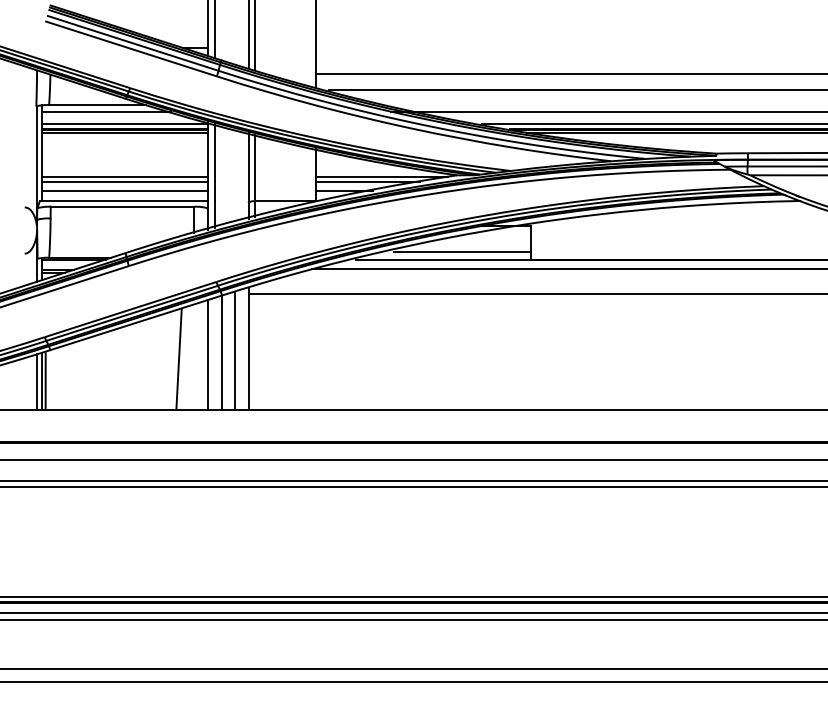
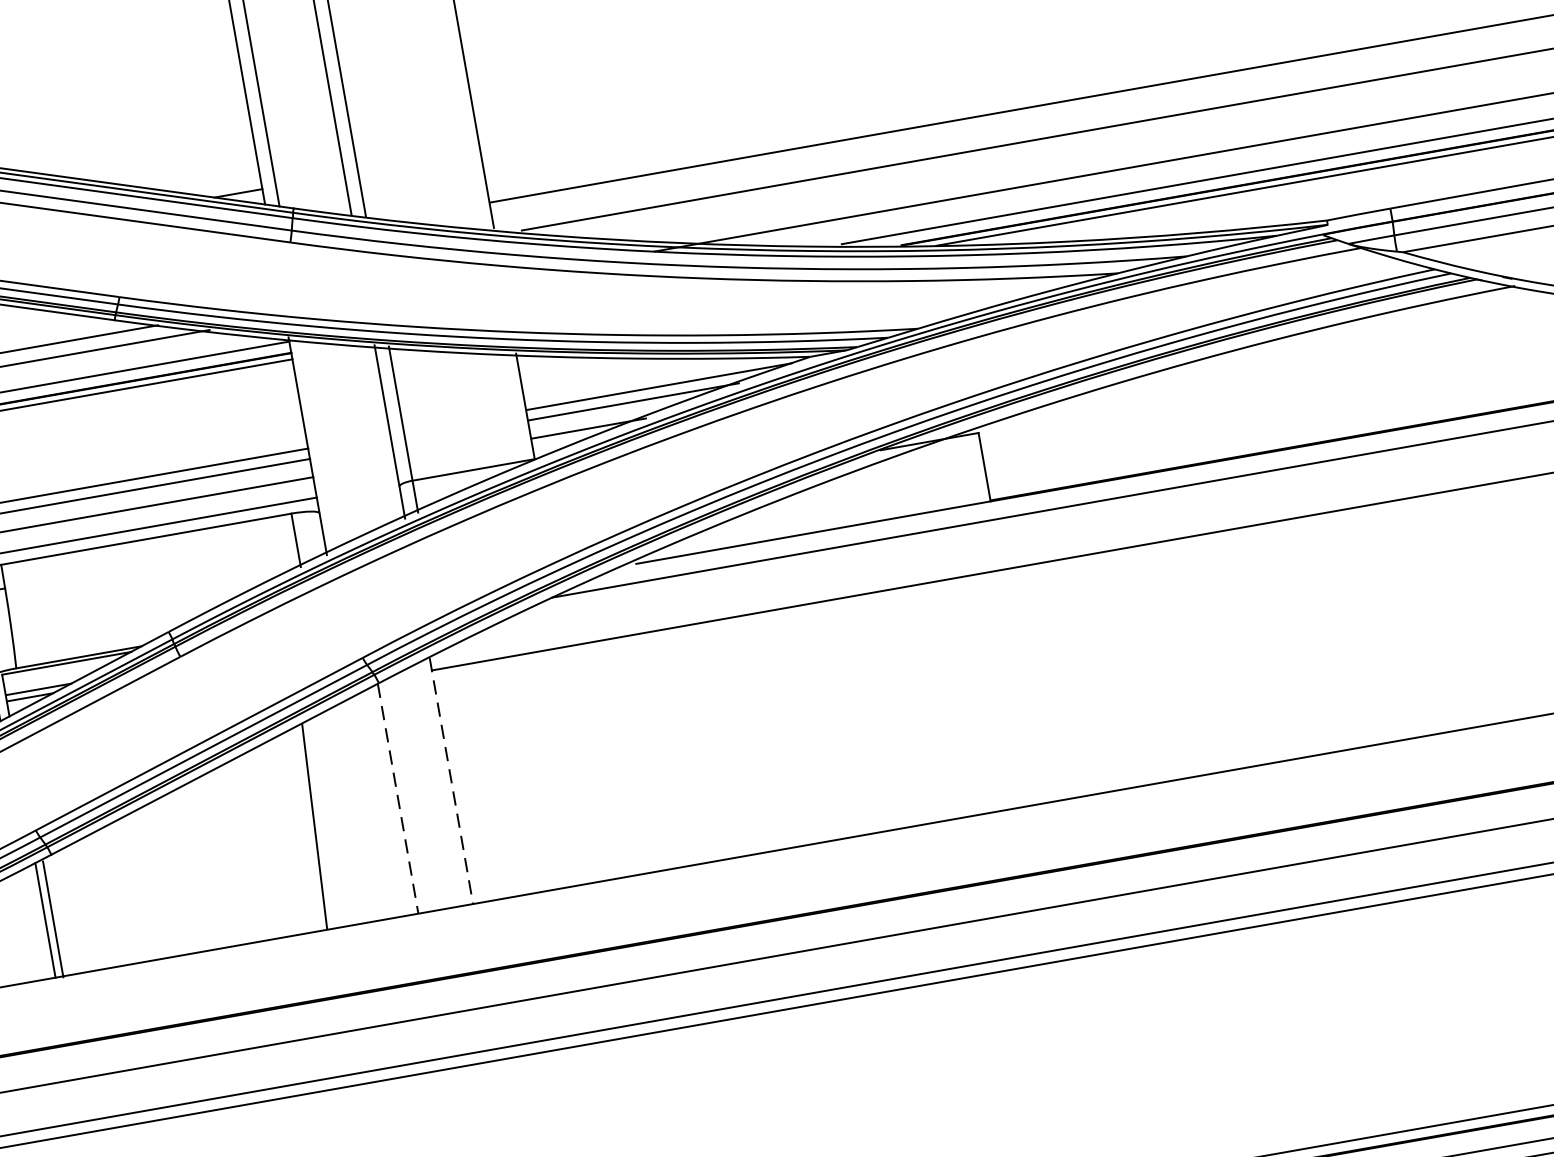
line: (214, 175) -> (320, 443), removed
line: (462, 252) -> (849, 510), removed
line: (248, 348) -> (451, 780), solid -> dashed
line: (235, 350) -> (425, 789), removed
line: (221, 352) -> (398, 798), solid -> dashed
line: (207, 354) -> (370, 807), removed
line: (37, 381) -> (36, 922), removed

